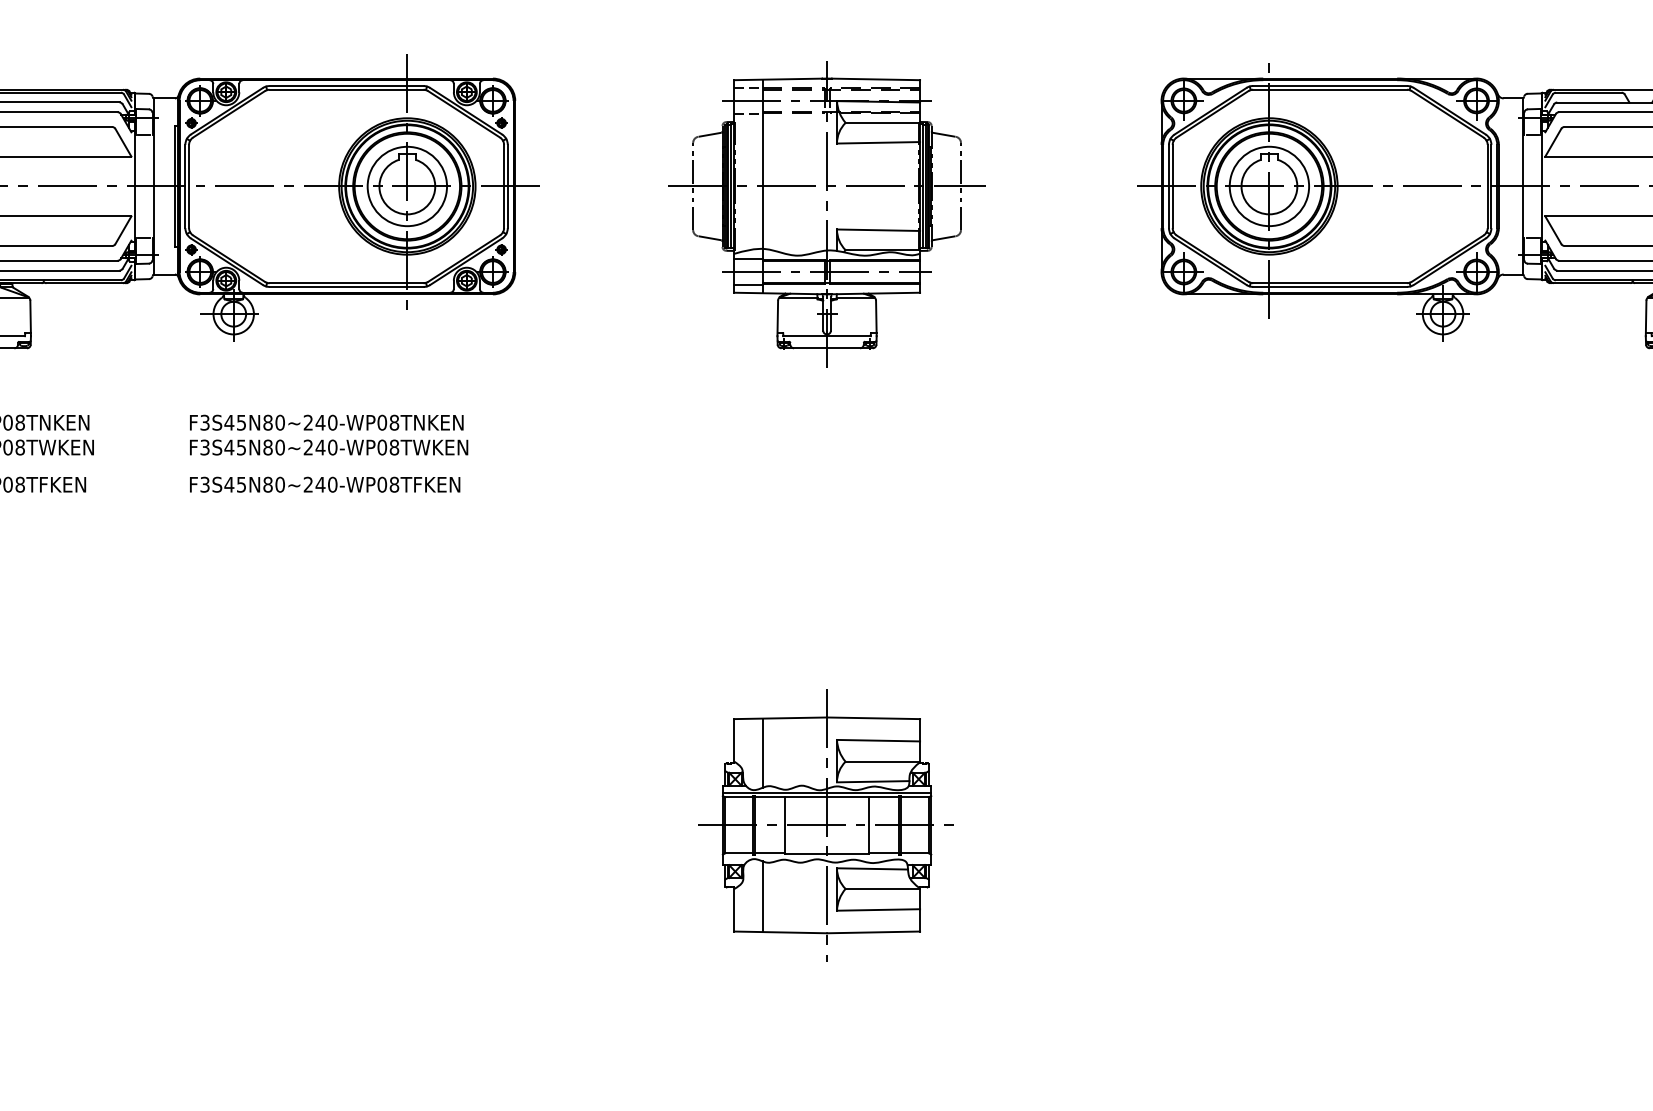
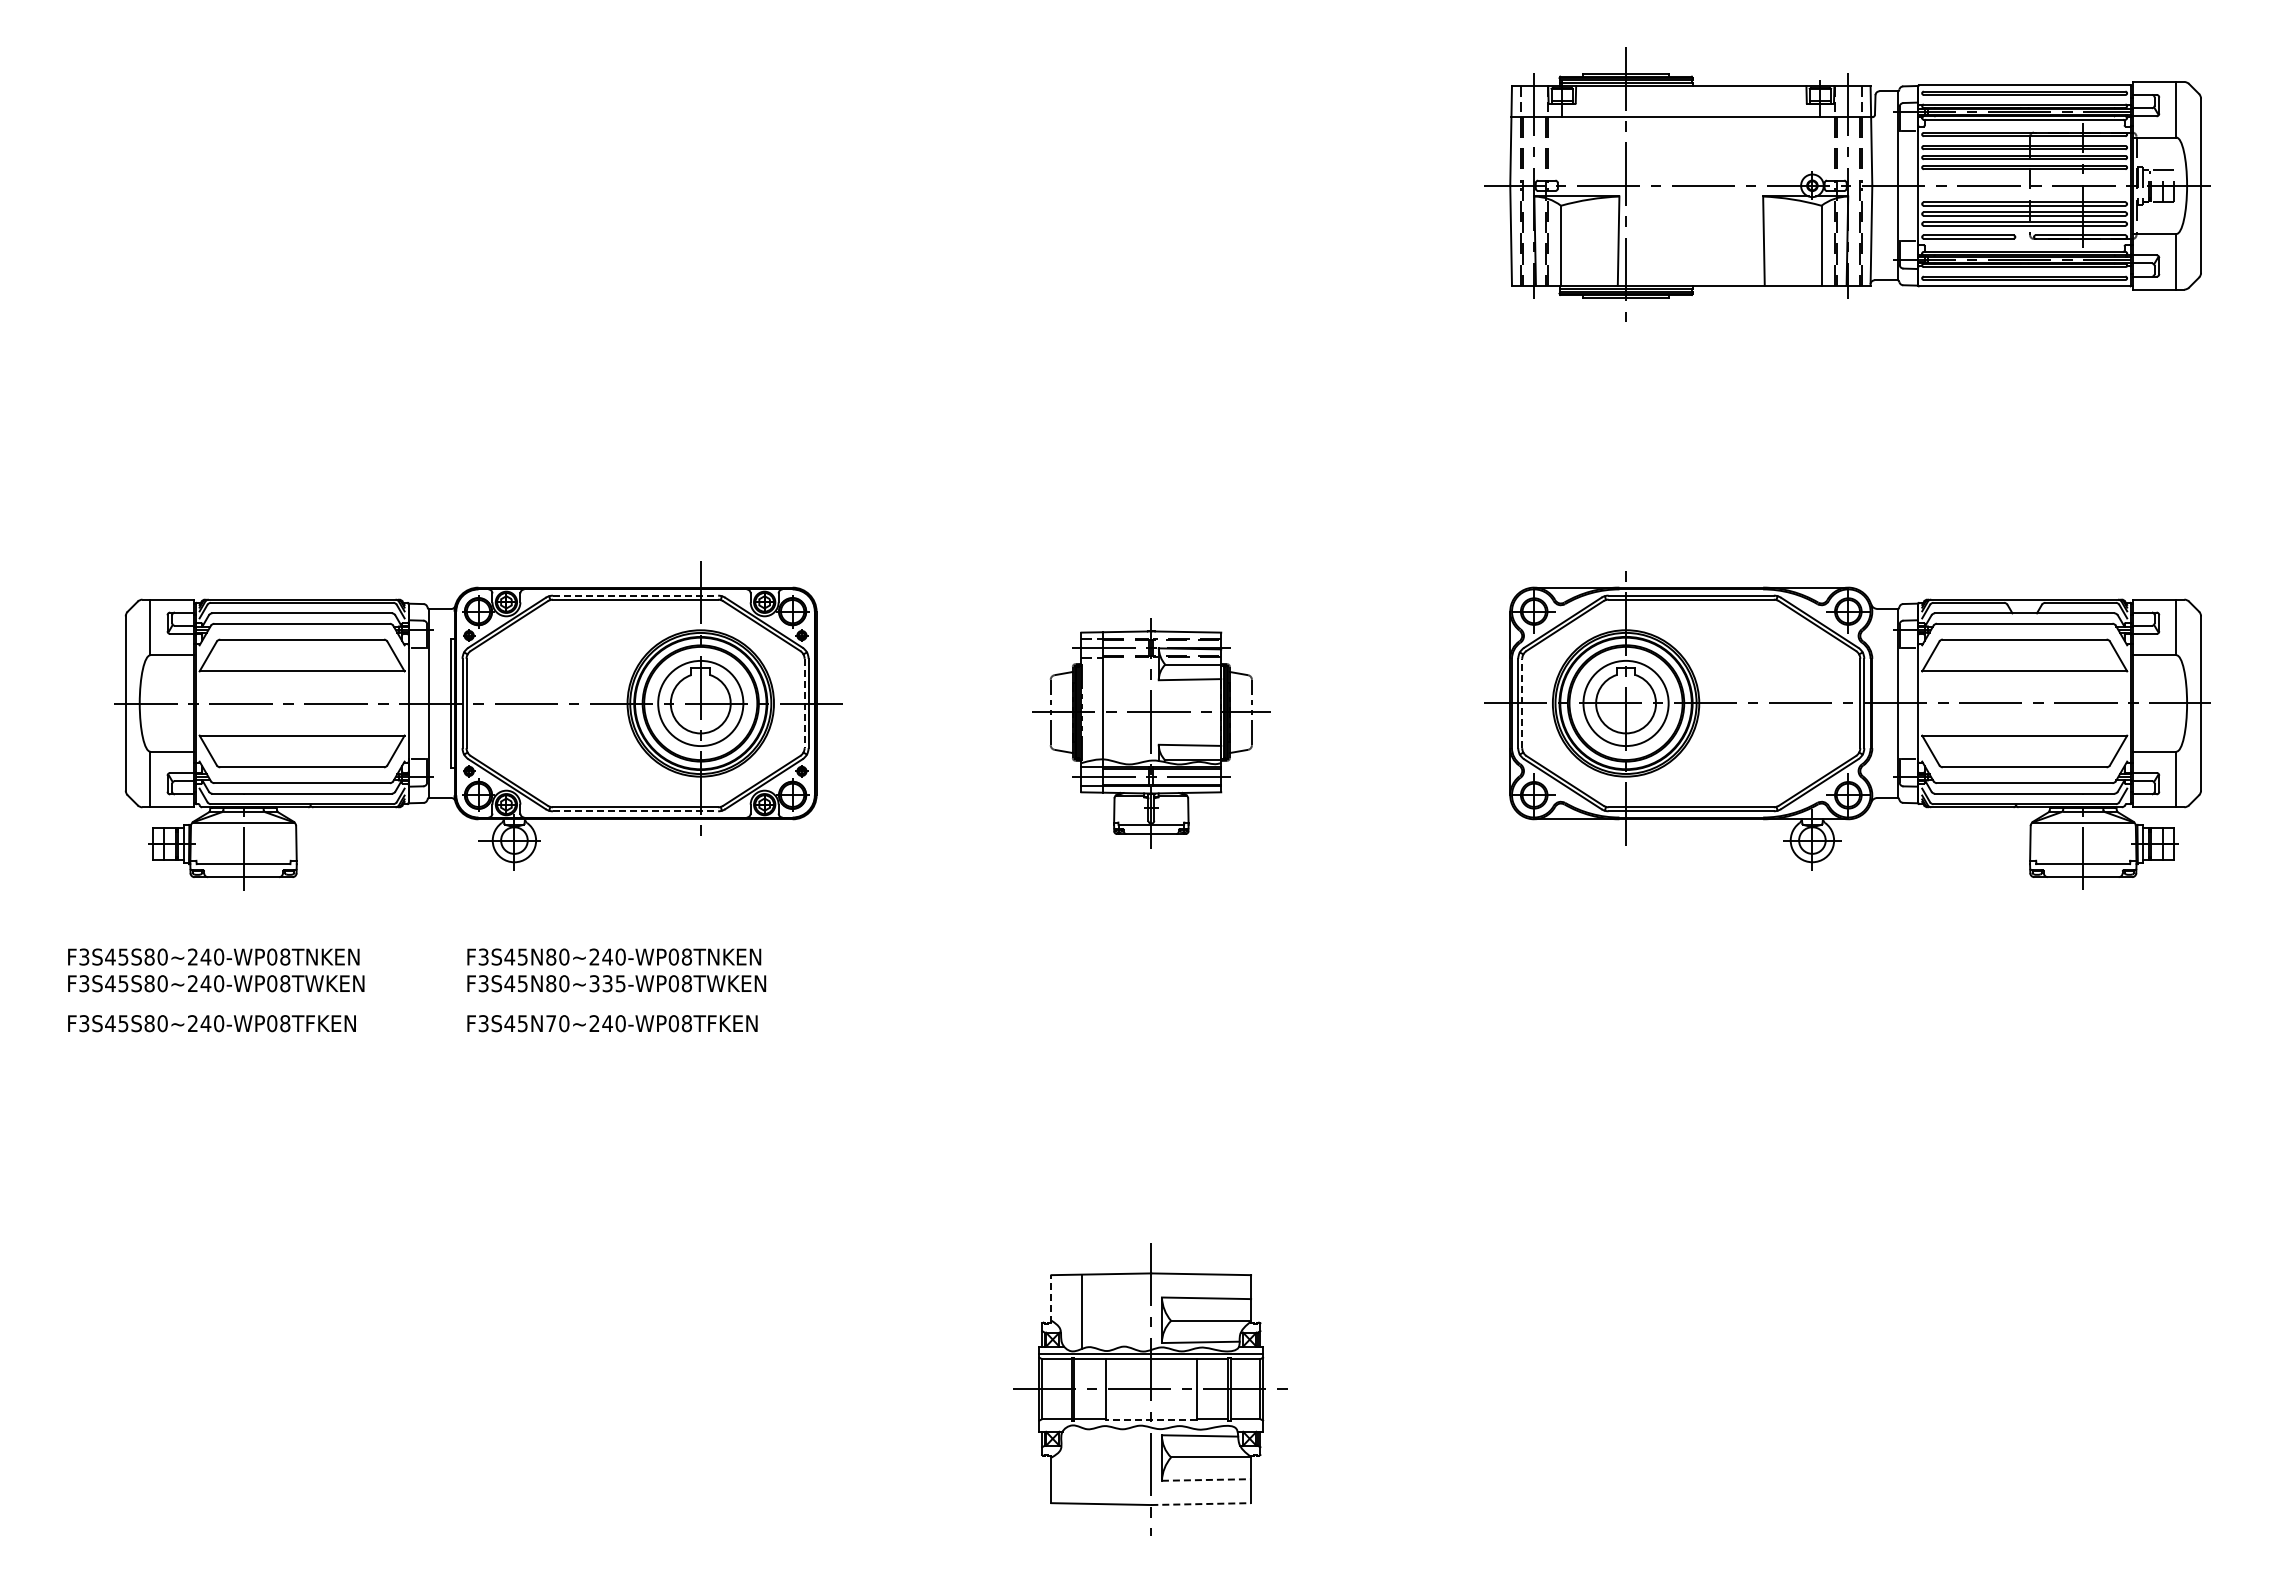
line: (346, 85) -> (635, 595), solid -> dashed
line: (503, 186) -> (804, 703), solid -> dashed
line: (1172, 186) -> (1522, 703), solid -> dashed
part: (827, 214) -> (1151, 733), size x0.7
line: (346, 287) -> (635, 811), solid -> dashed
text: (320, 447) -> (607, 983), F3S45N80~240-WP08TWKEN -> F3S45N80~335-WP08TWKEN
text: (268, 484) -> (551, 1023), F3S45N80~240-WP08TFKEN -> F3S45N70~240-WP08TFKEN
line: (734, 740) -> (1051, 1298), solid -> dashed
line: (826, 853) -> (1150, 1419), solid -> dashed
line: (762, 896) -> (1082, 1465), removed
line: (878, 910) -> (1206, 1480), solid -> dashed
line: (873, 932) -> (1201, 1504), solid -> dashed

